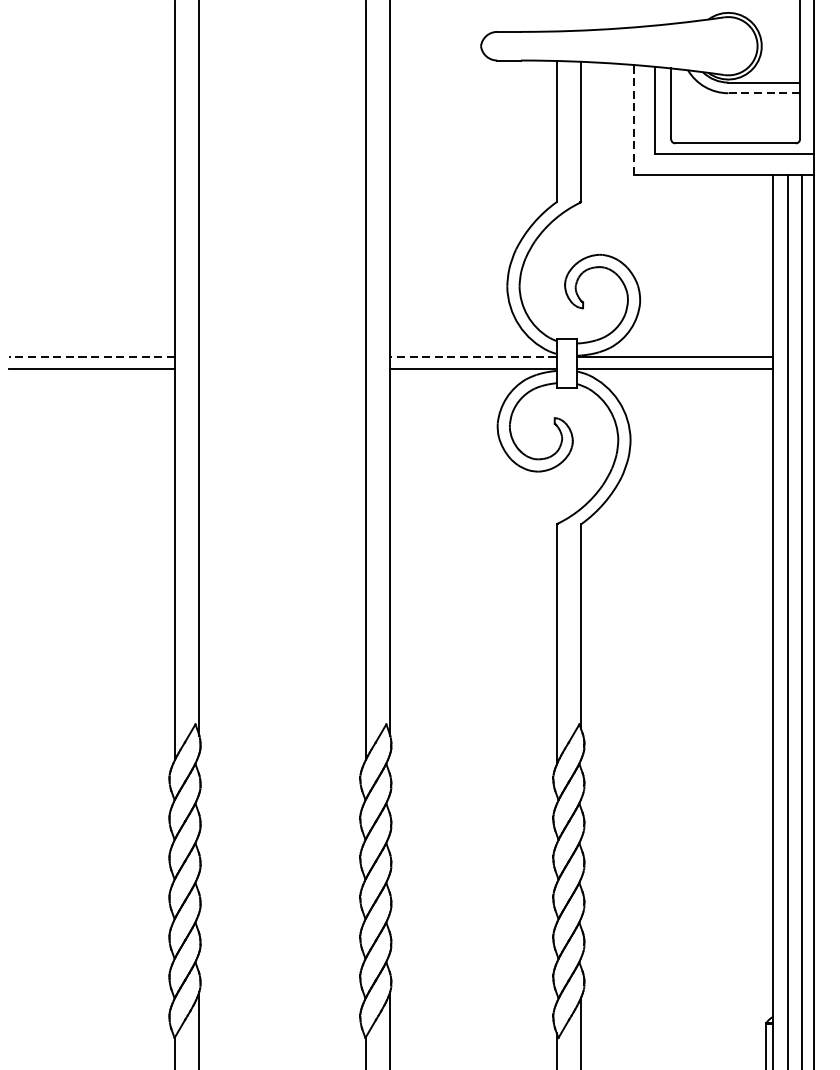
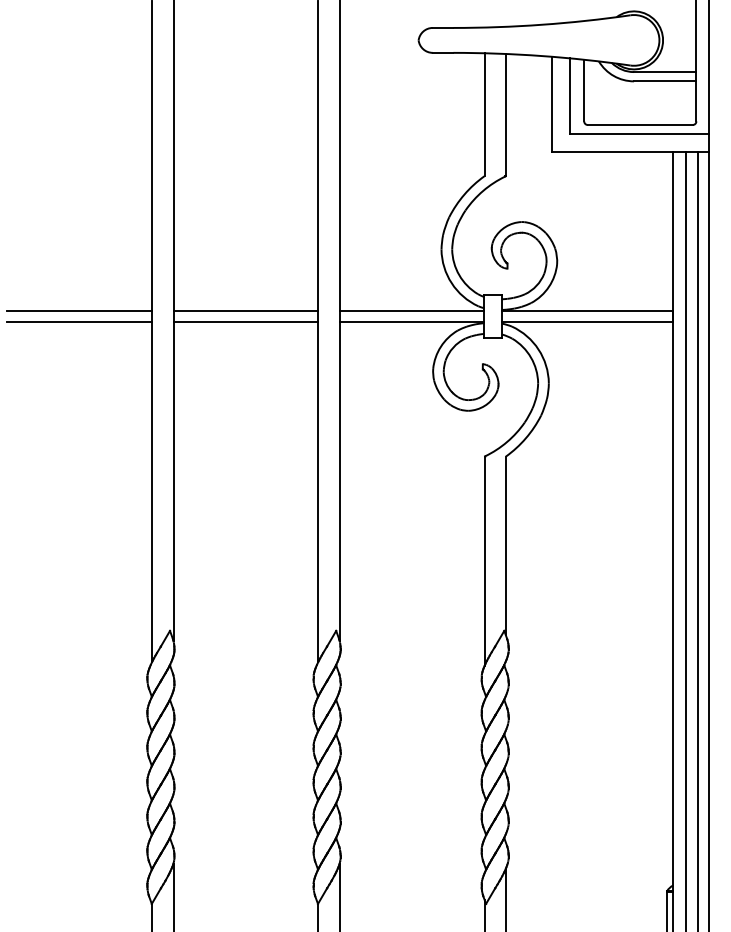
line: (763, 93) -> (664, 81), dashed -> solid
line: (634, 119) -> (552, 104), dashed -> solid
line: (91, 357) -> (79, 311), dashed -> solid
line: (282, 357) -> (245, 311), added
line: (472, 357) -> (411, 311), dashed -> solid
line: (282, 369) -> (245, 321), added

